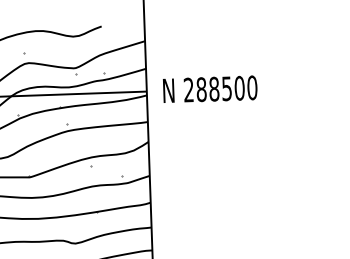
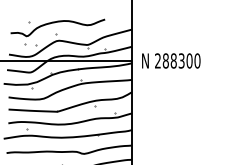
text: (226, 88) -> (181, 60), 288500 -> 288300

